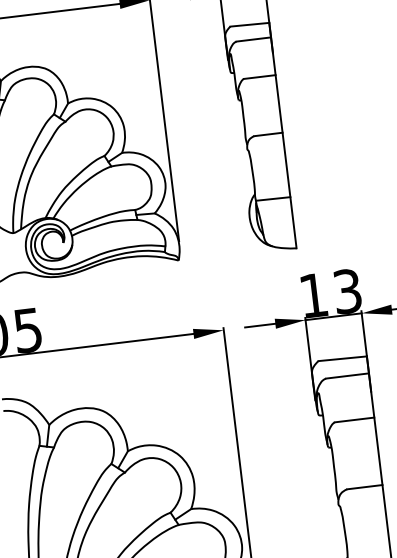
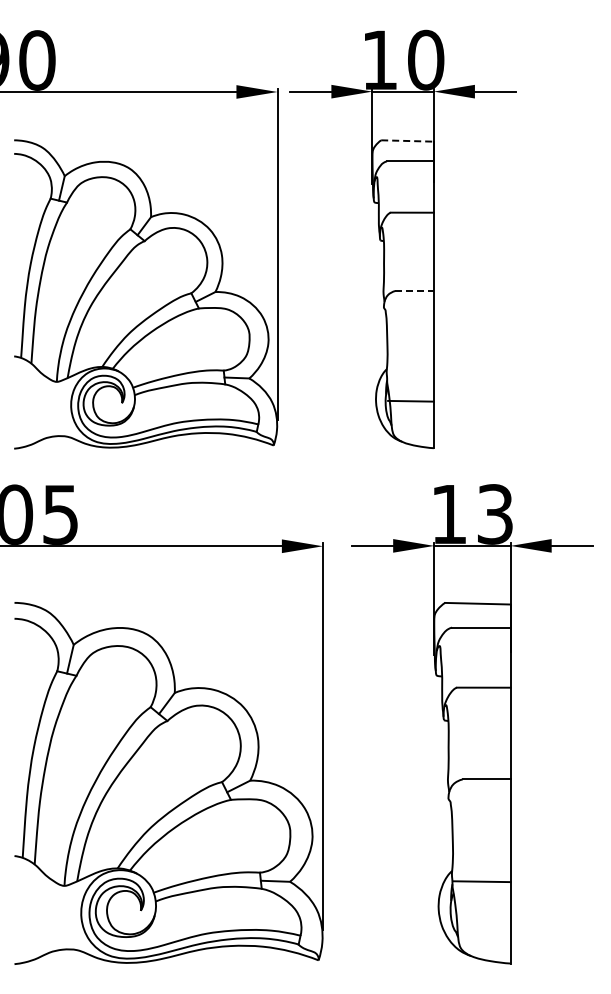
line: (250, 25) -> (408, 141), solid -> dashed
line: (269, 134) -> (415, 291), solid -> dashed
line: (273, 198) -> (410, 400), moved

